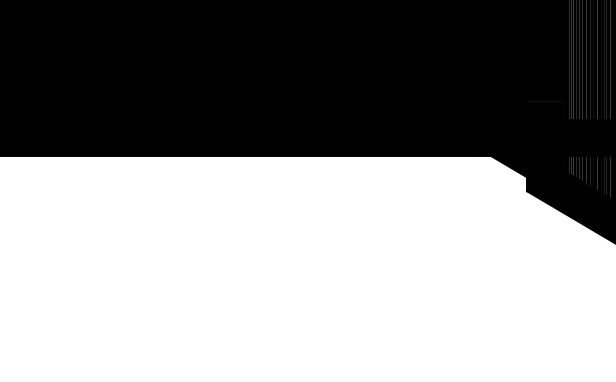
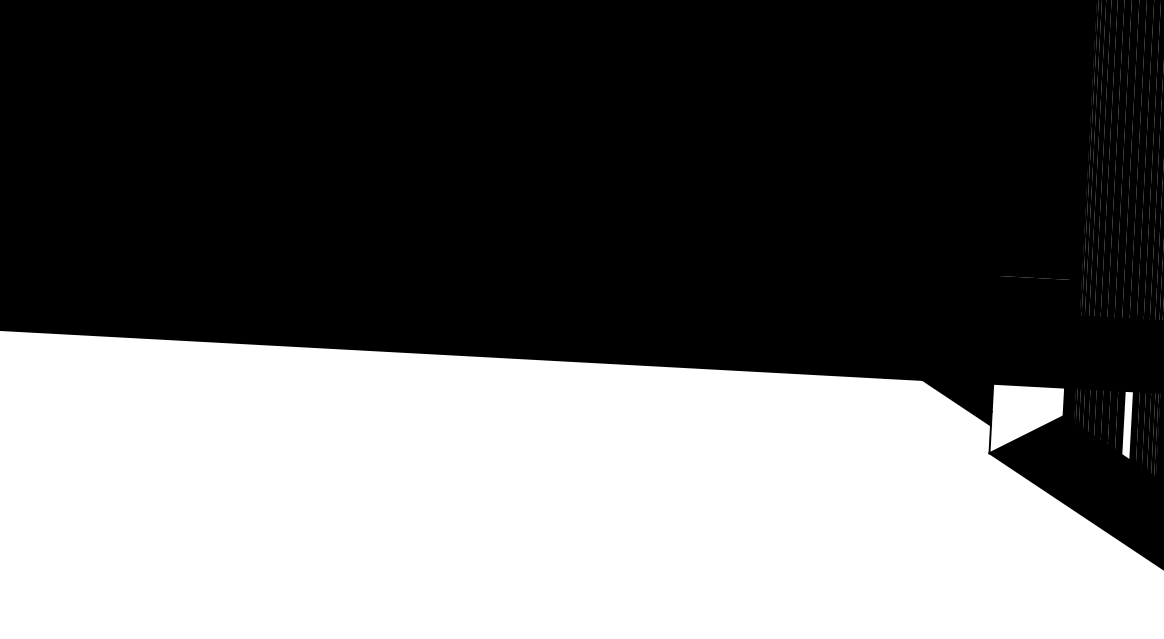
fill: (545, 173) -> (1027, 419), removed
fill: (595, 173) -> (1126, 425), removed

